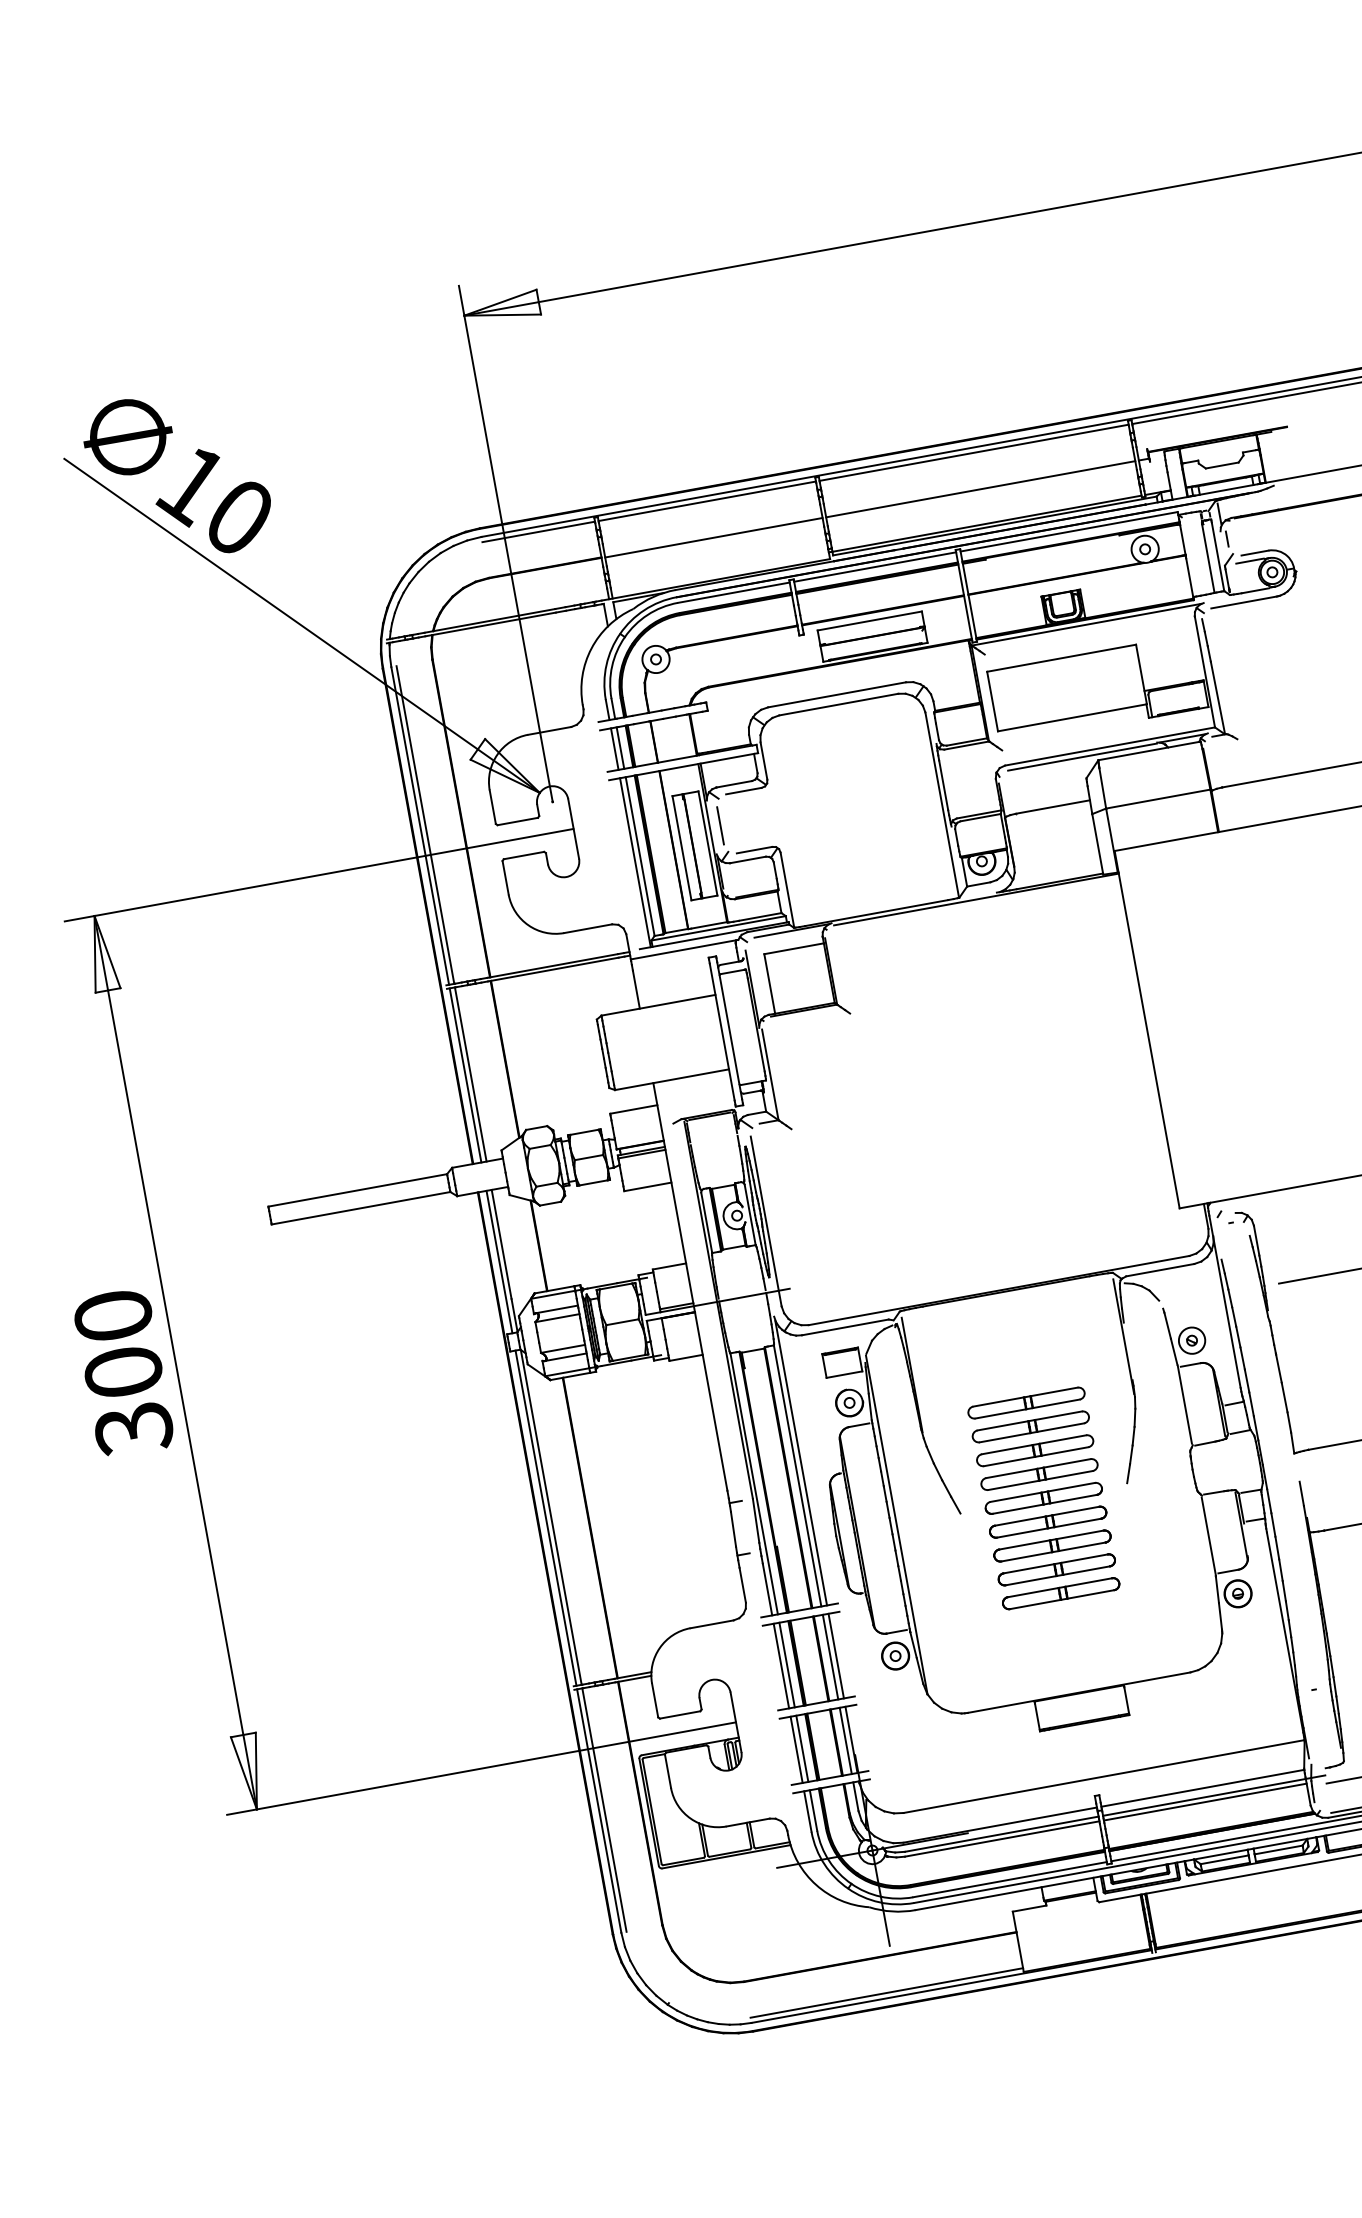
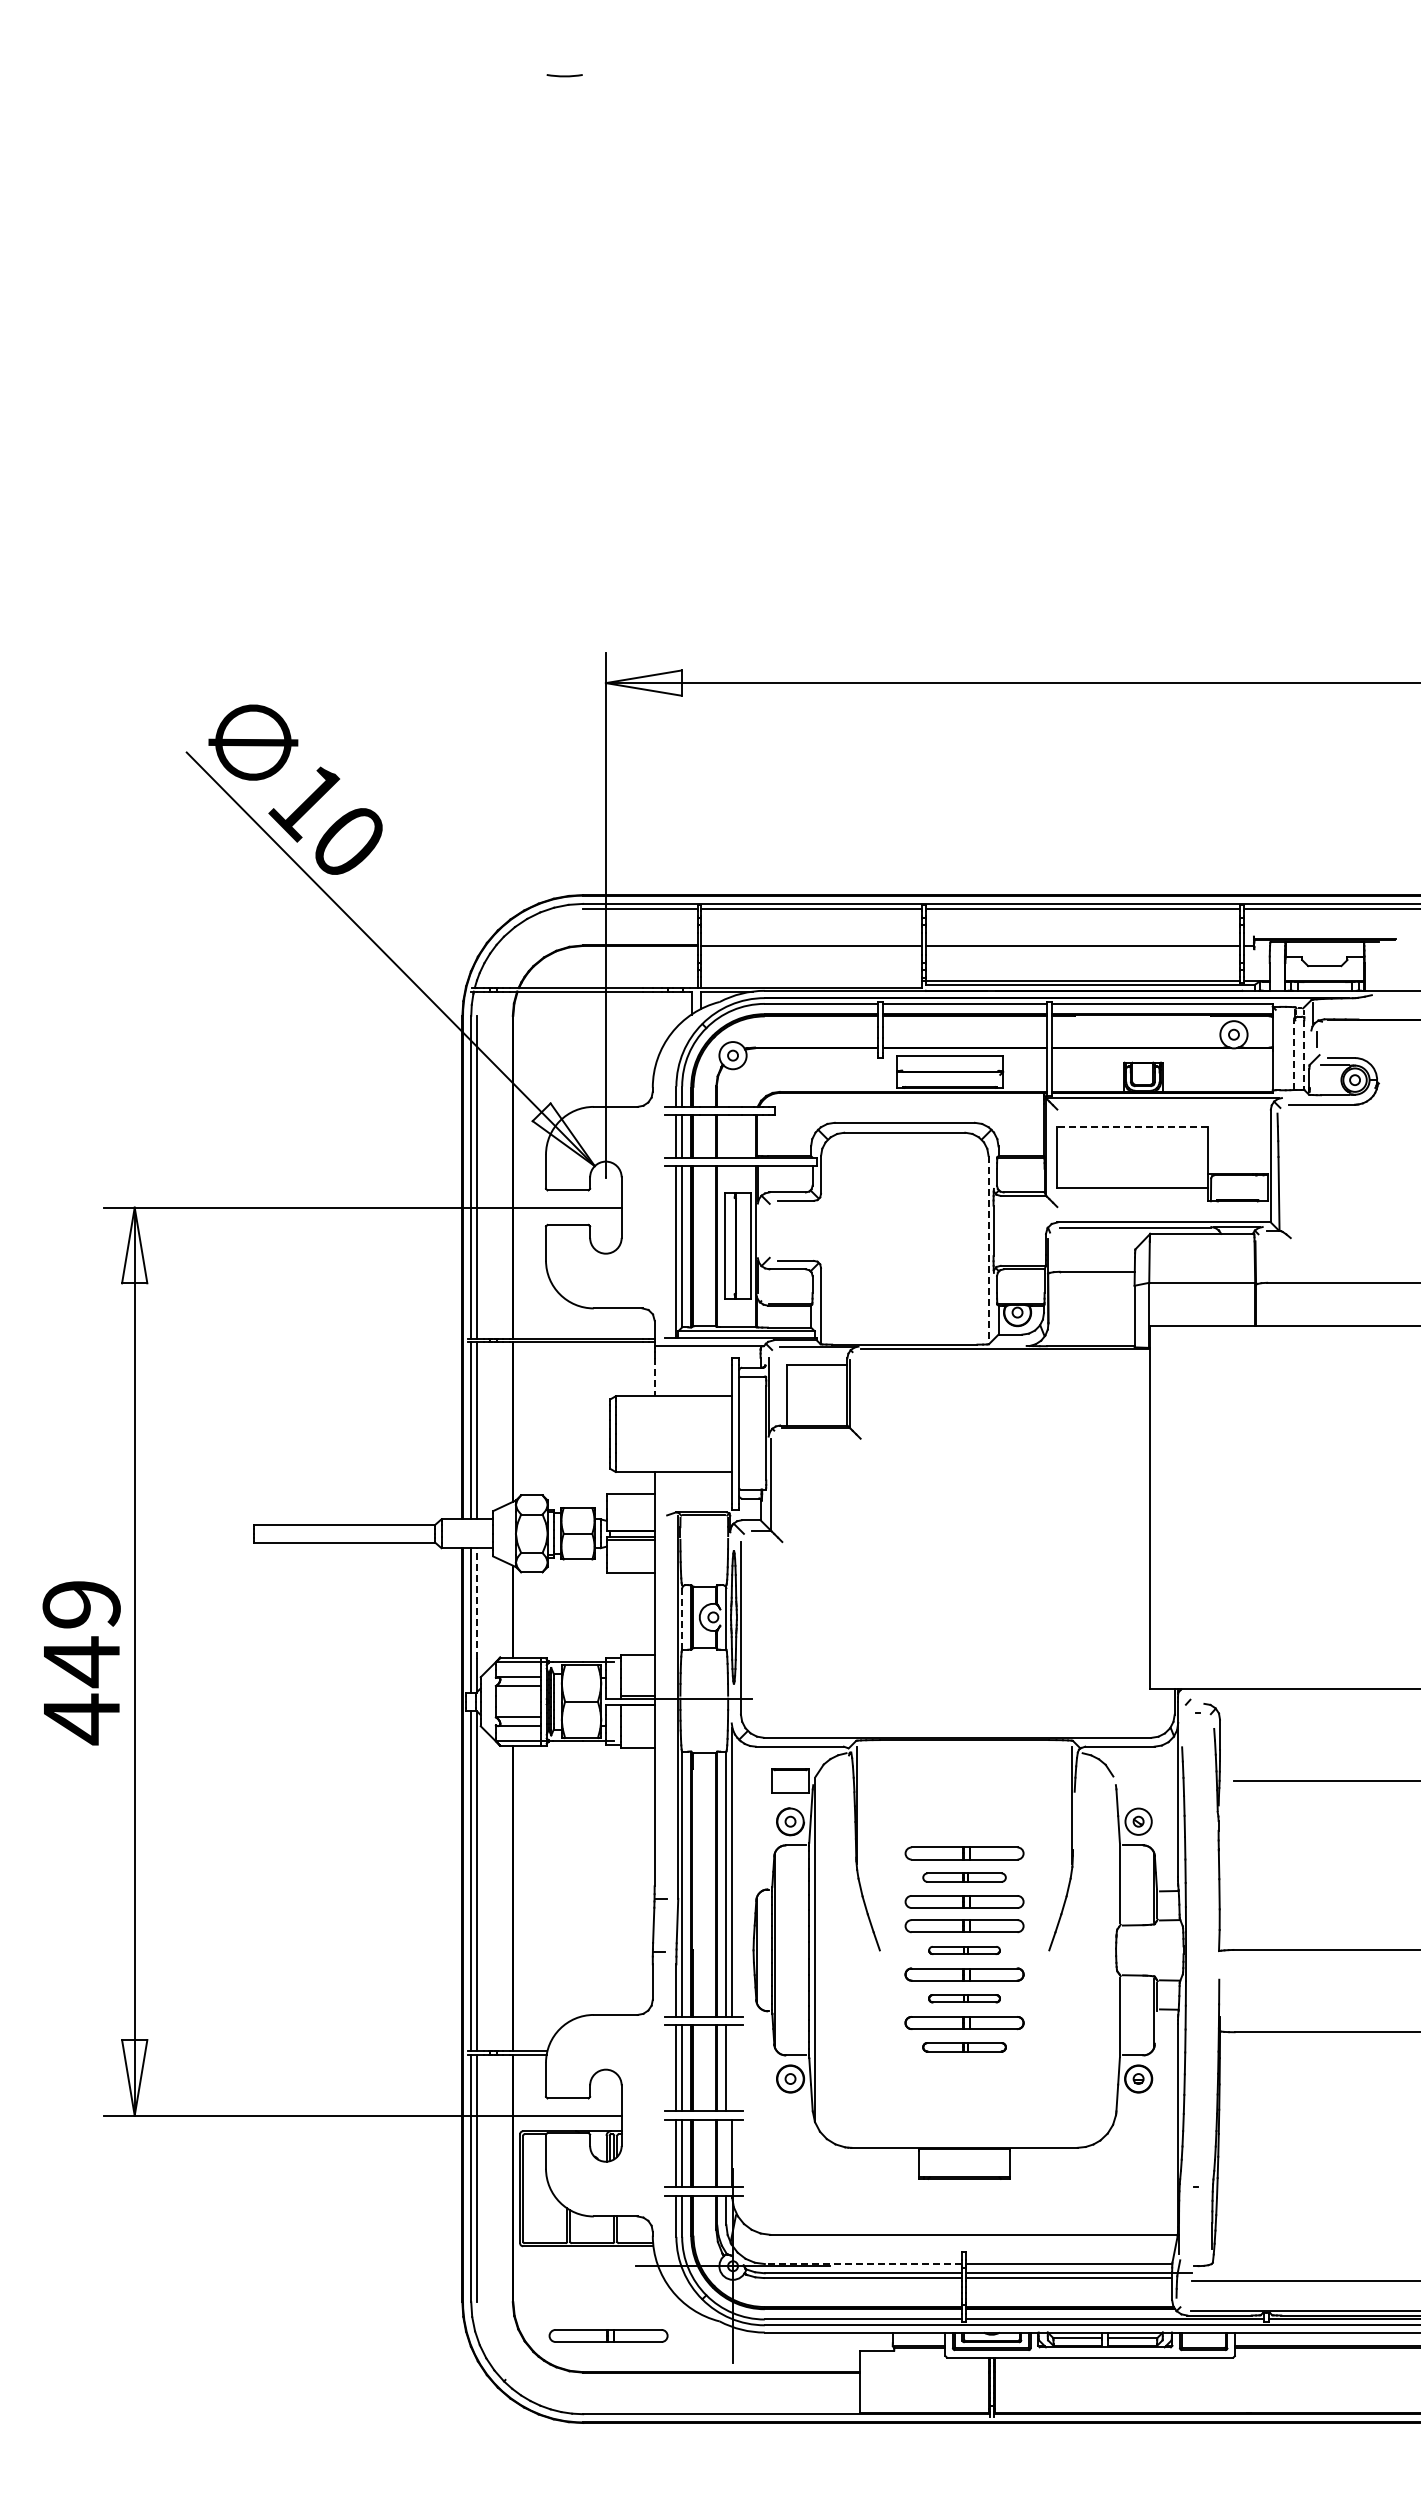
line: (1218, 557) -> (1304, 1055), solid -> dashed
line: (1208, 558) -> (1294, 1055), solid -> dashed
line: (1061, 657) -> (1132, 1126), solid -> dashed
line: (942, 805) -> (988, 1250), solid -> dashed
line: (720, 825) -> (766, 1230), removed
line: (636, 990) -> (654, 1377), solid -> dashed
line: (706, 1222) -> (682, 1618), solid -> dashed
line: (501, 1244) -> (476, 1603), solid -> dashed
text: (123, 1373) -> (81, 1662), 300 -> 449
part: (1030, 1426) -> (964, 1877), size x0.7
part: (1043, 1498) -> (964, 1950), size x0.6
part: (1052, 1545) -> (964, 1998), size x0.6
part: (1061, 1593) -> (964, 2047), size x0.7
line: (836, 1656) -> (732, 2068), removed
line: (845, 1740) -> (726, 2153), removed
line: (999, 1825) -> (862, 2264), solid -> dashed
part: (762, 1940) -> (608, 2335), added
line: (886, 1992) -> (721, 2408), removed

